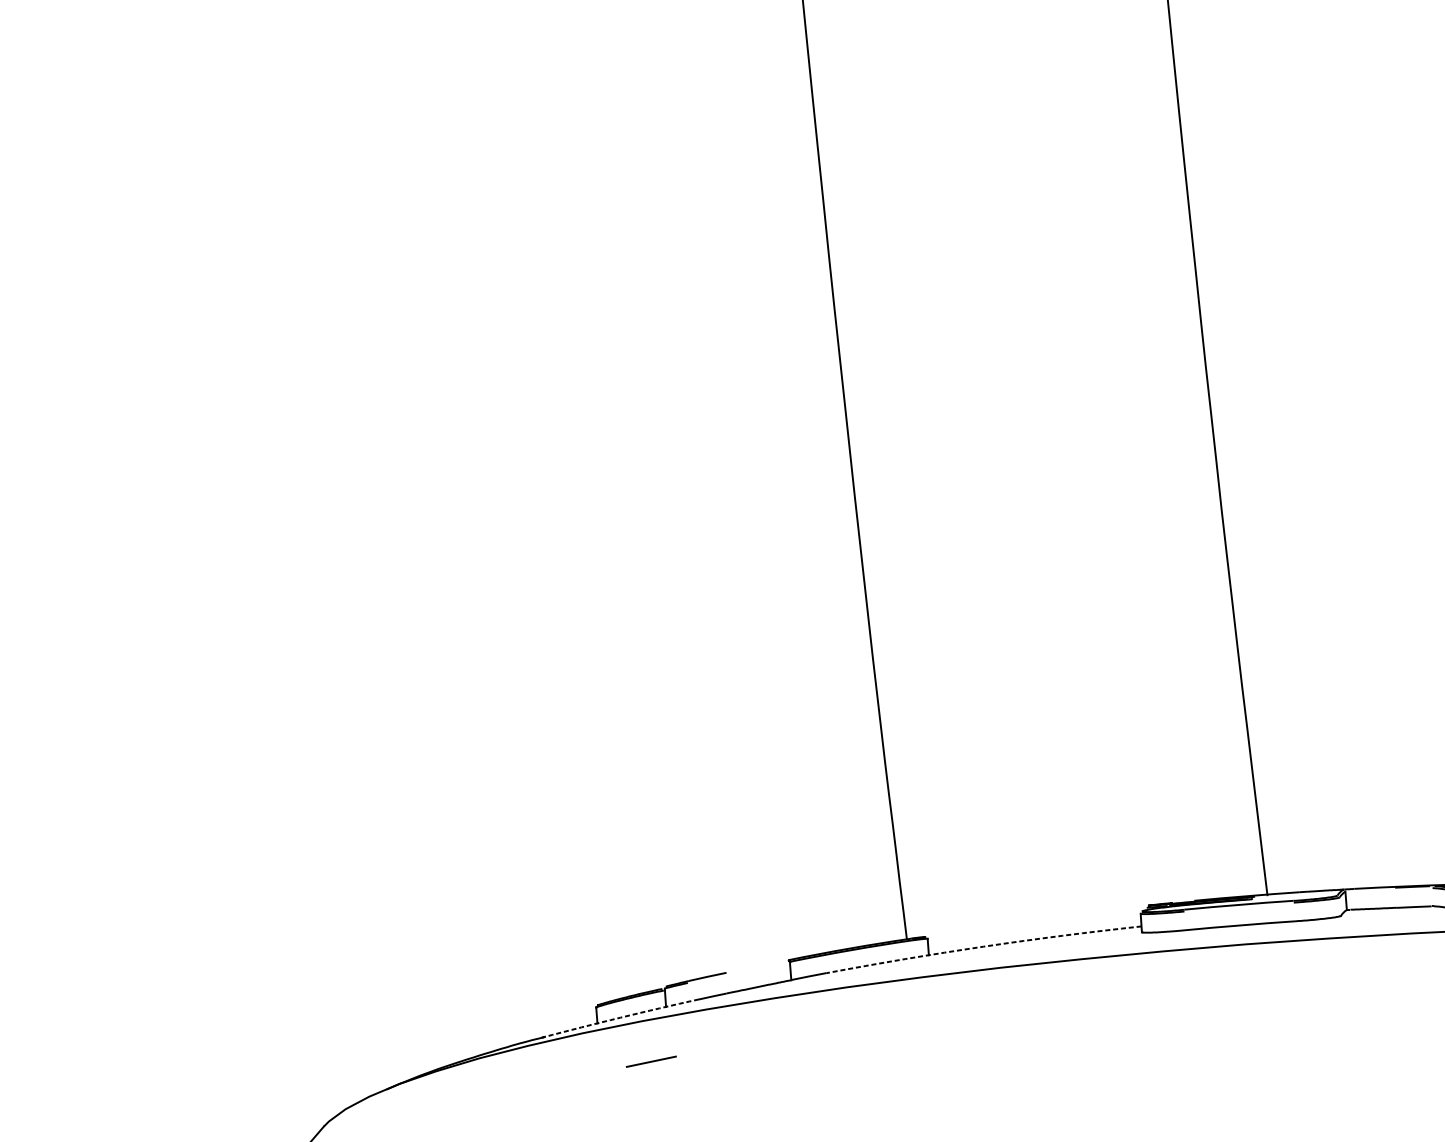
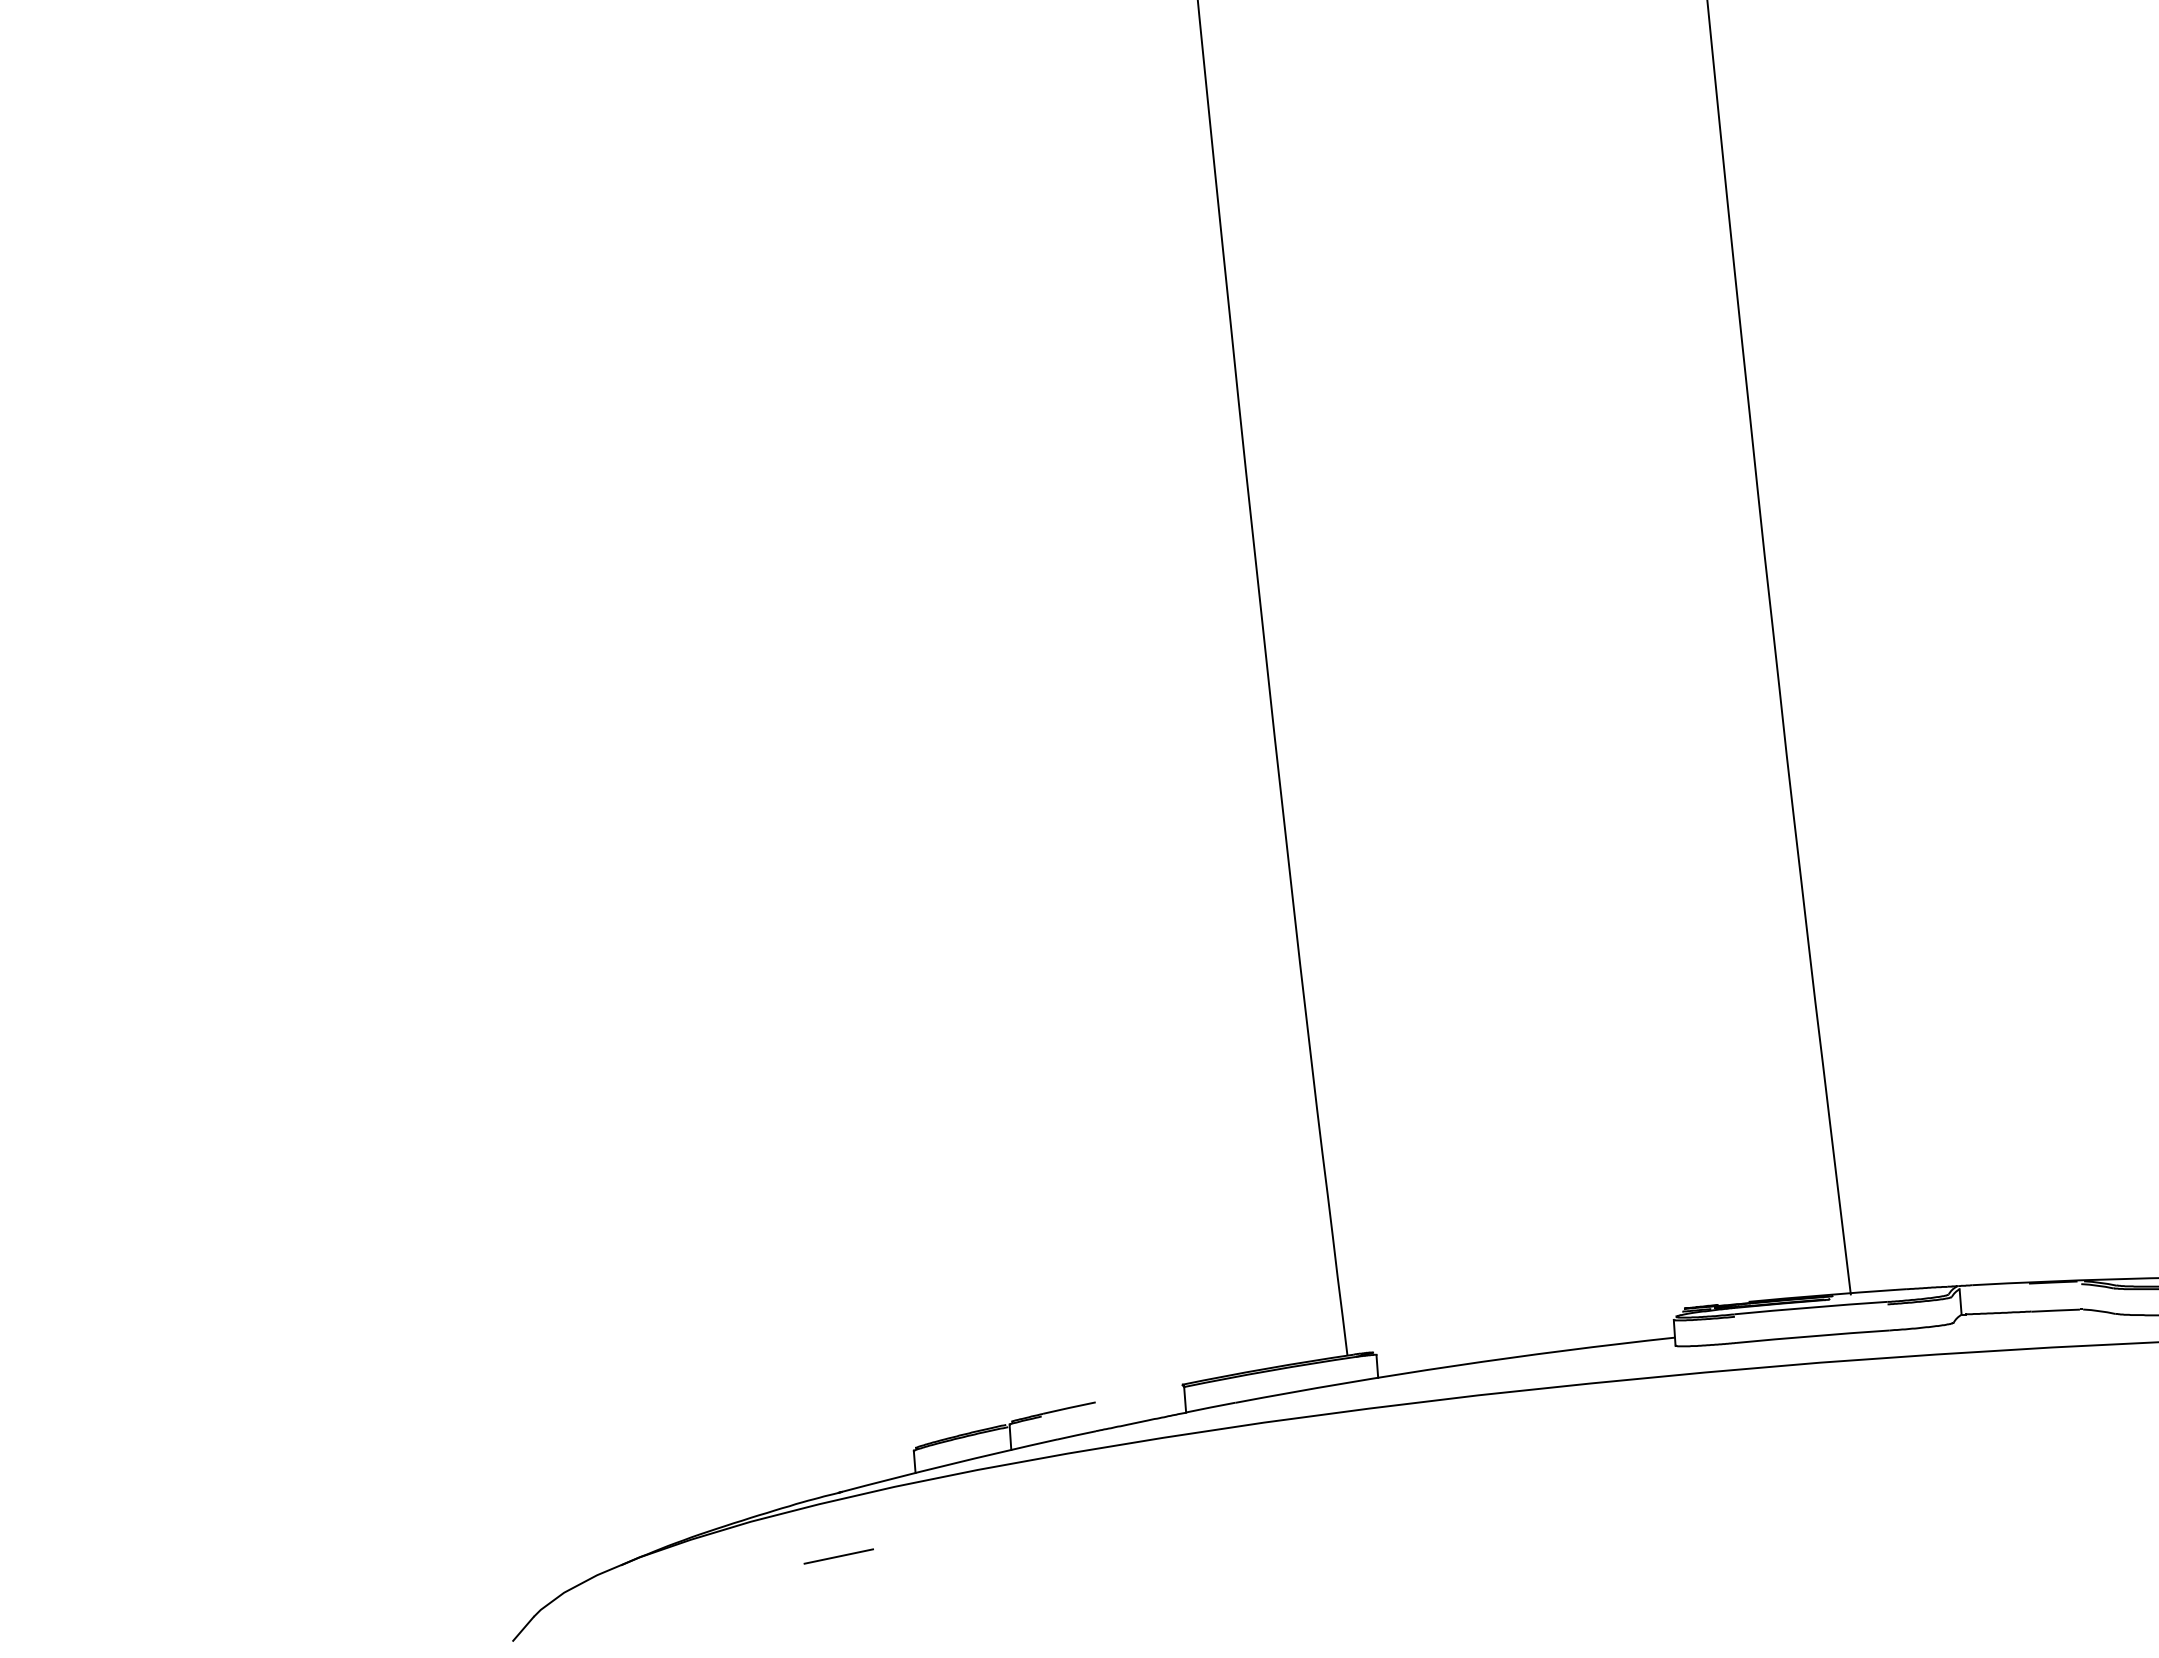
arc: (983, 946) -> (1454, 1365), dashed -> solid
arc: (620, 1018) -> (947, 1465), dashed -> solid
line: (651, 1061) -> (838, 1556), moved

